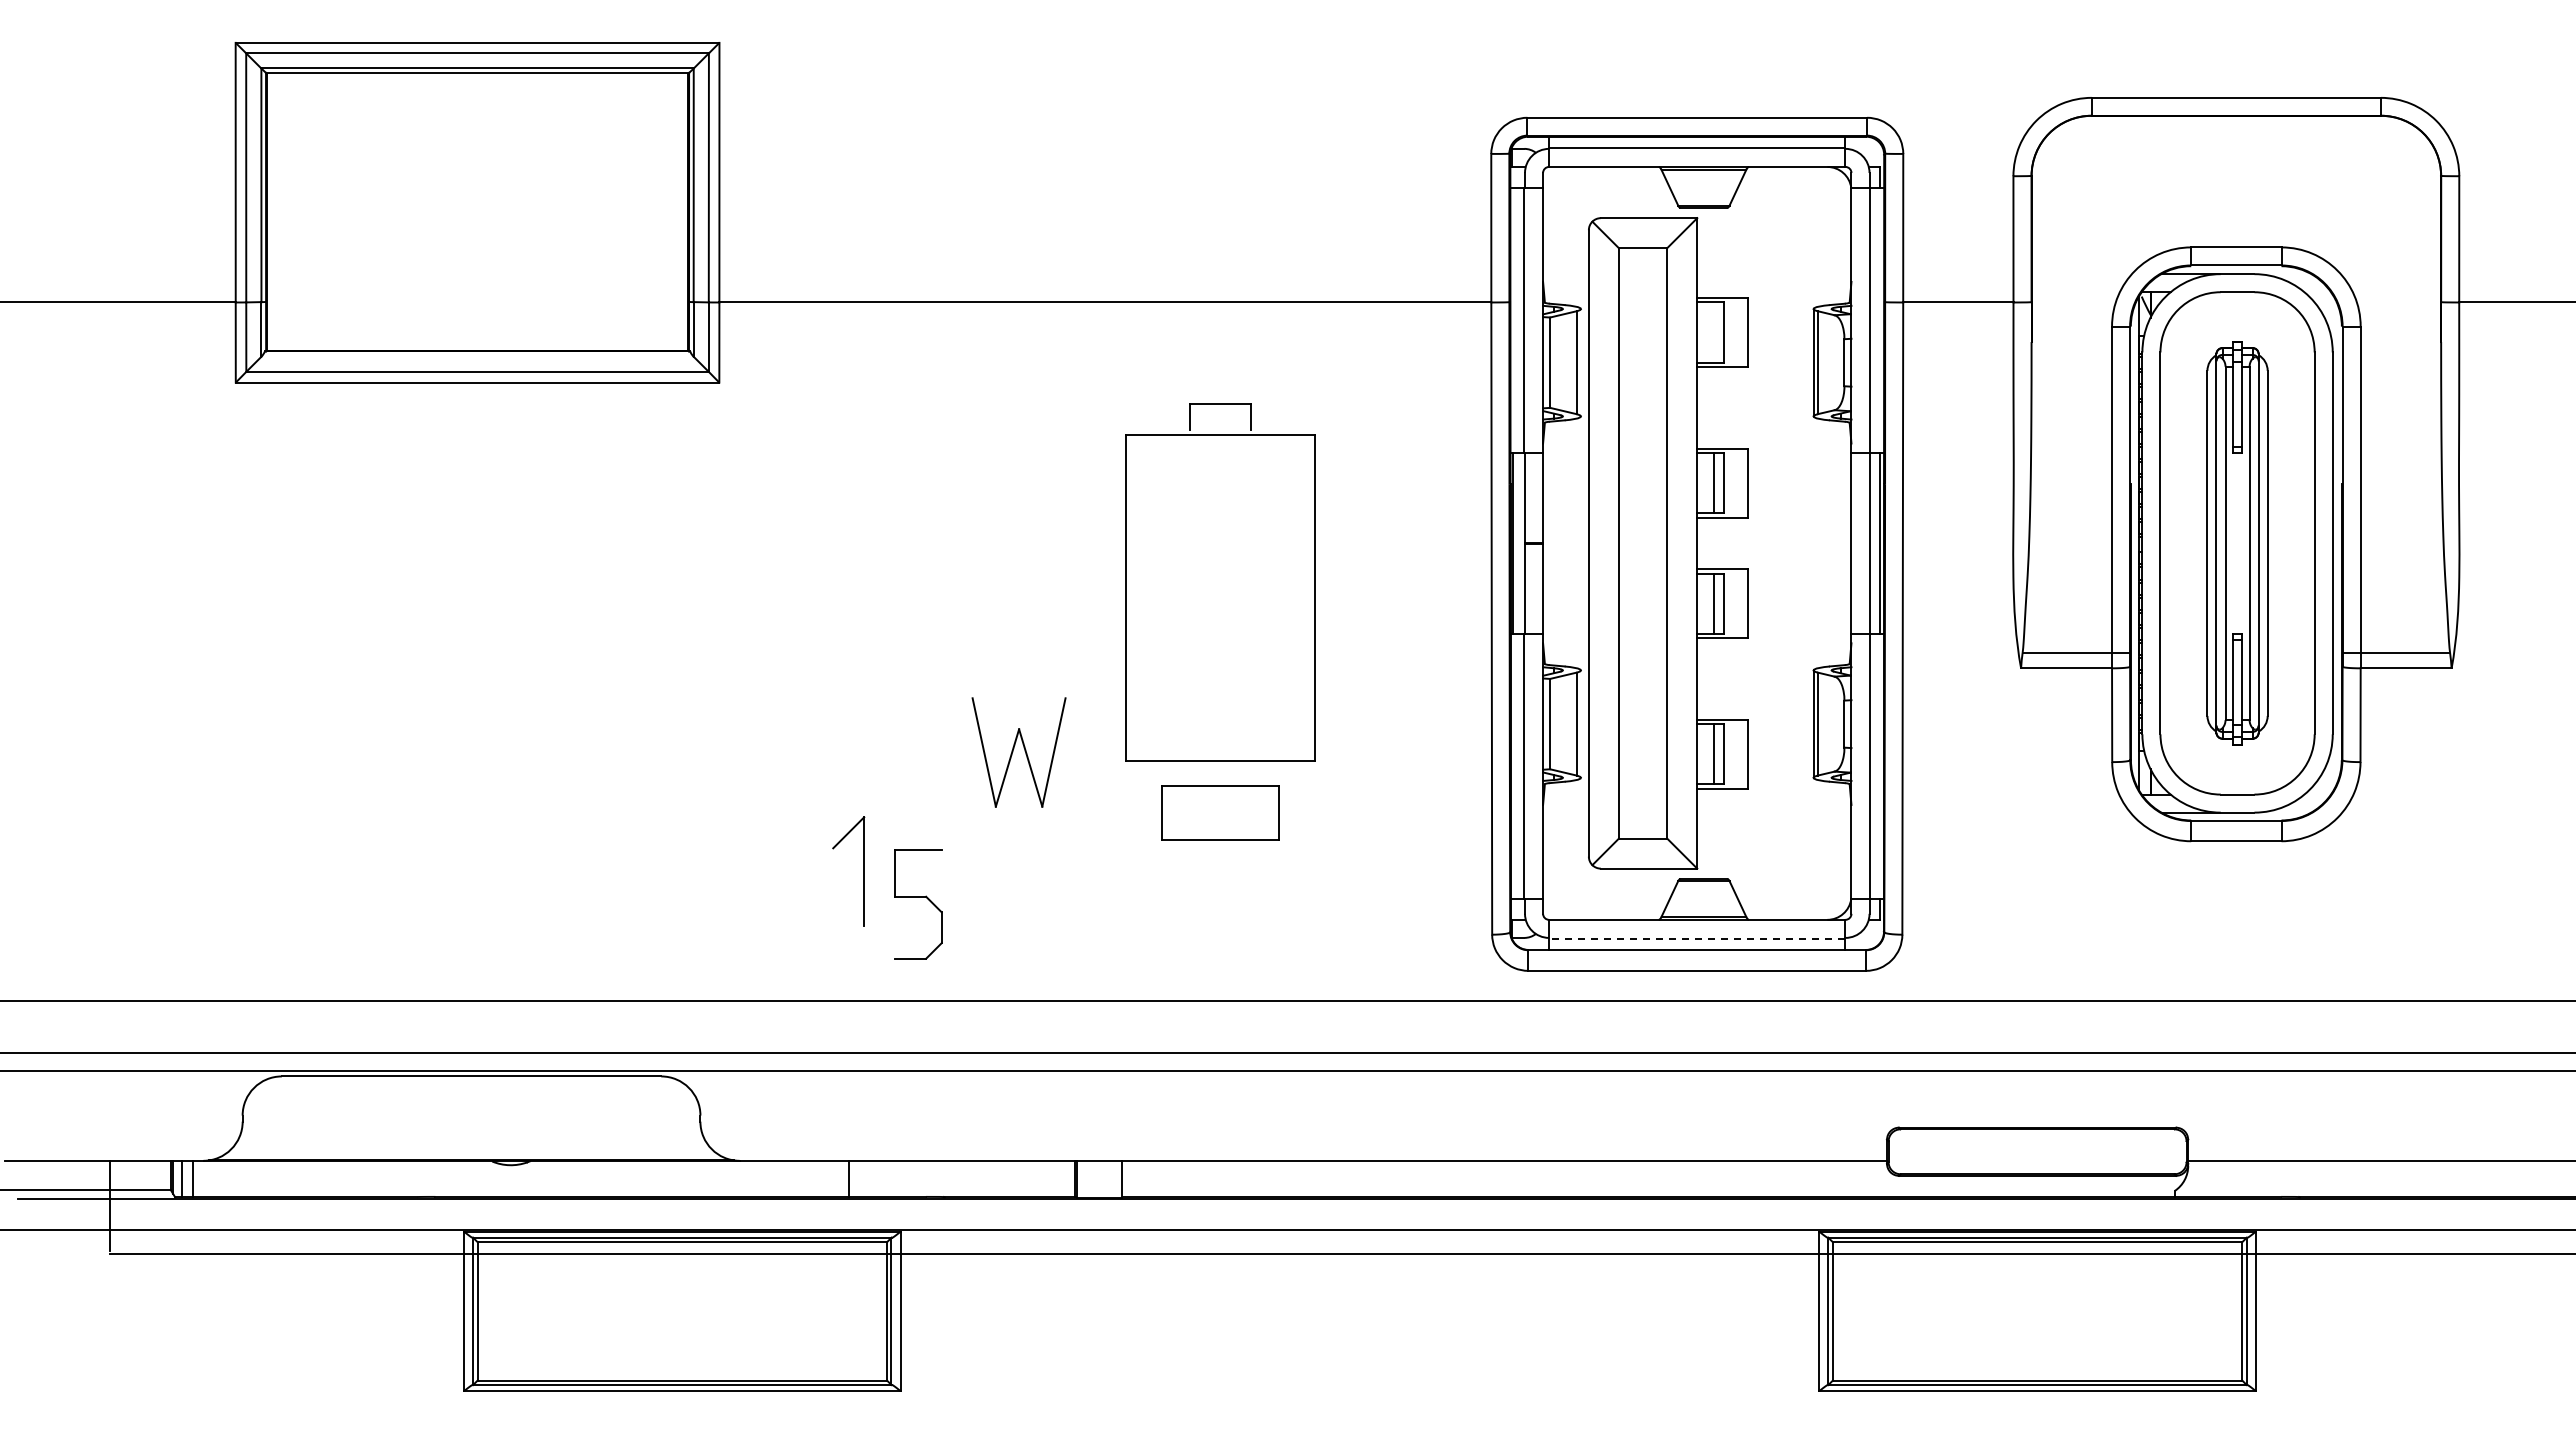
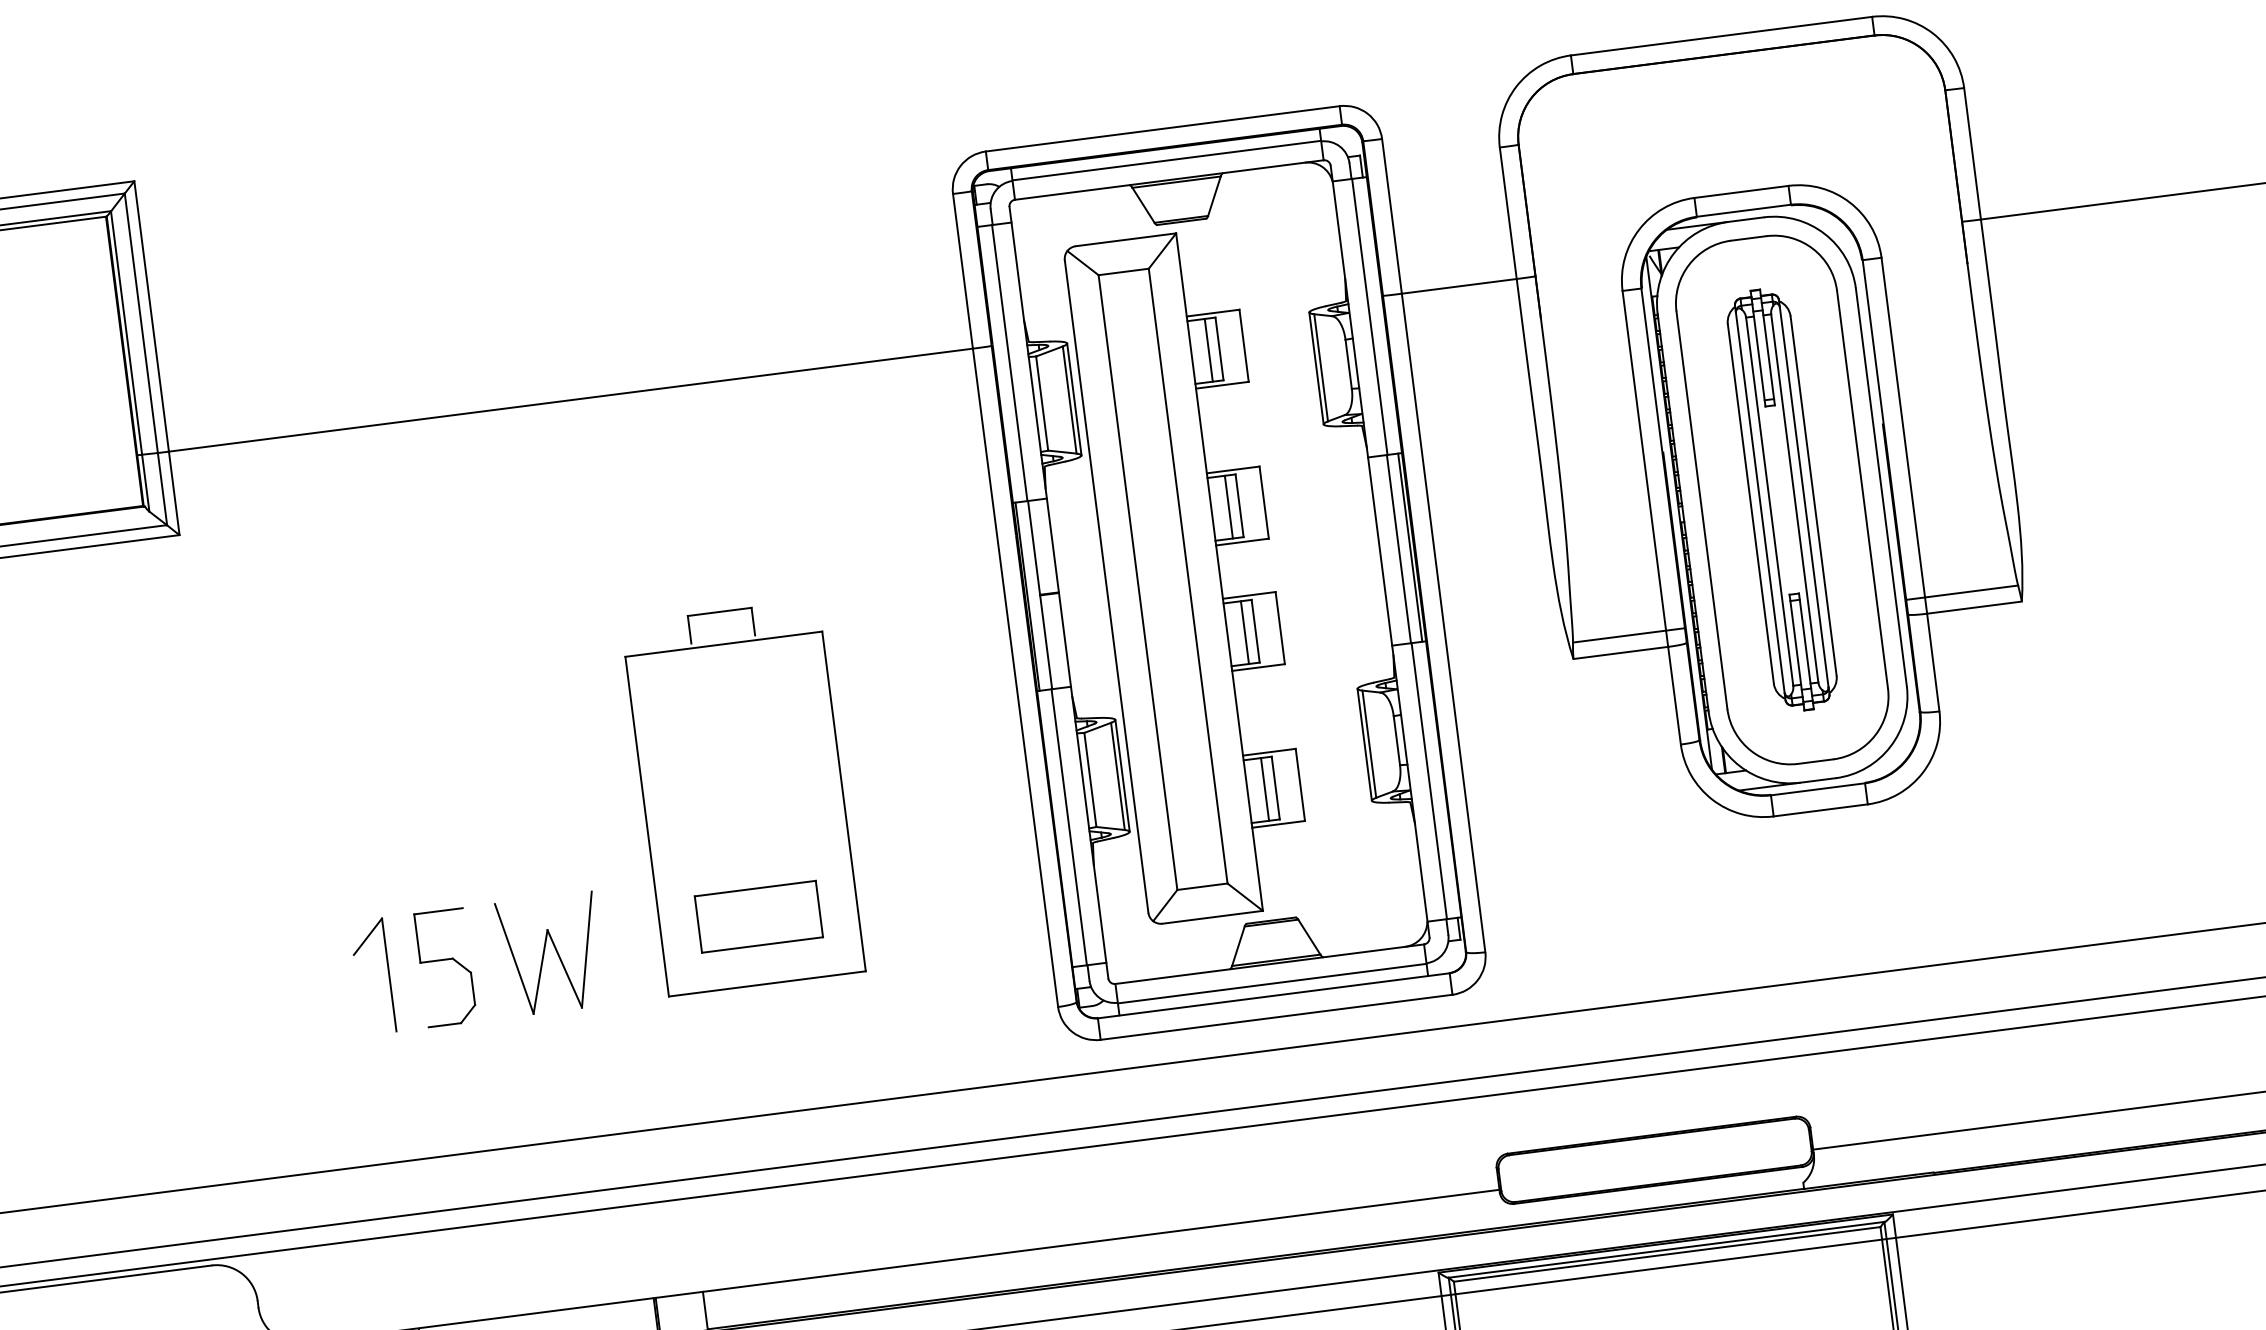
line: (1713, 332) -> (1208, 350), added
line: (1581, 362) -> (1074, 399), added
part: (1220, 582) -> (743, 798), moved
line: (1581, 723) -> (1122, 775), added
part: (1018, 752) -> (549, 954), moved
part: (863, 871) -> (388, 975), moved
part: (918, 897) -> (444, 960), moved
line: (1696, 938) -> (1271, 983), dashed -> solid

